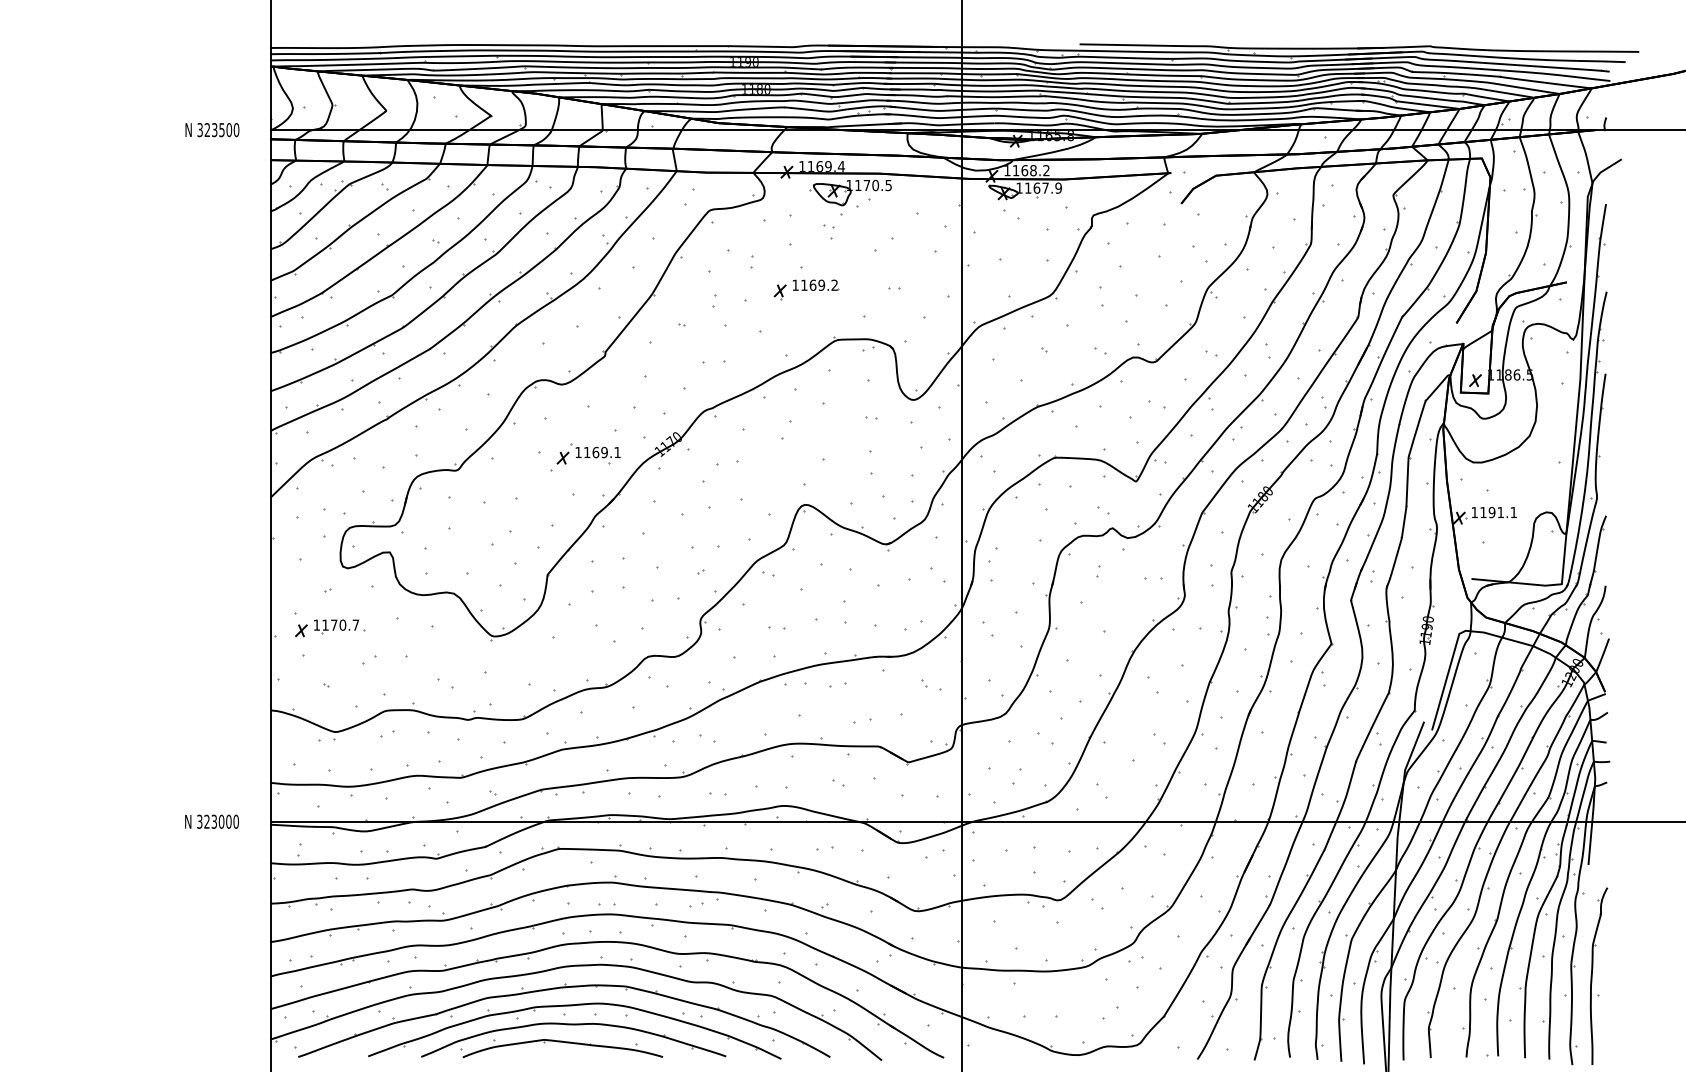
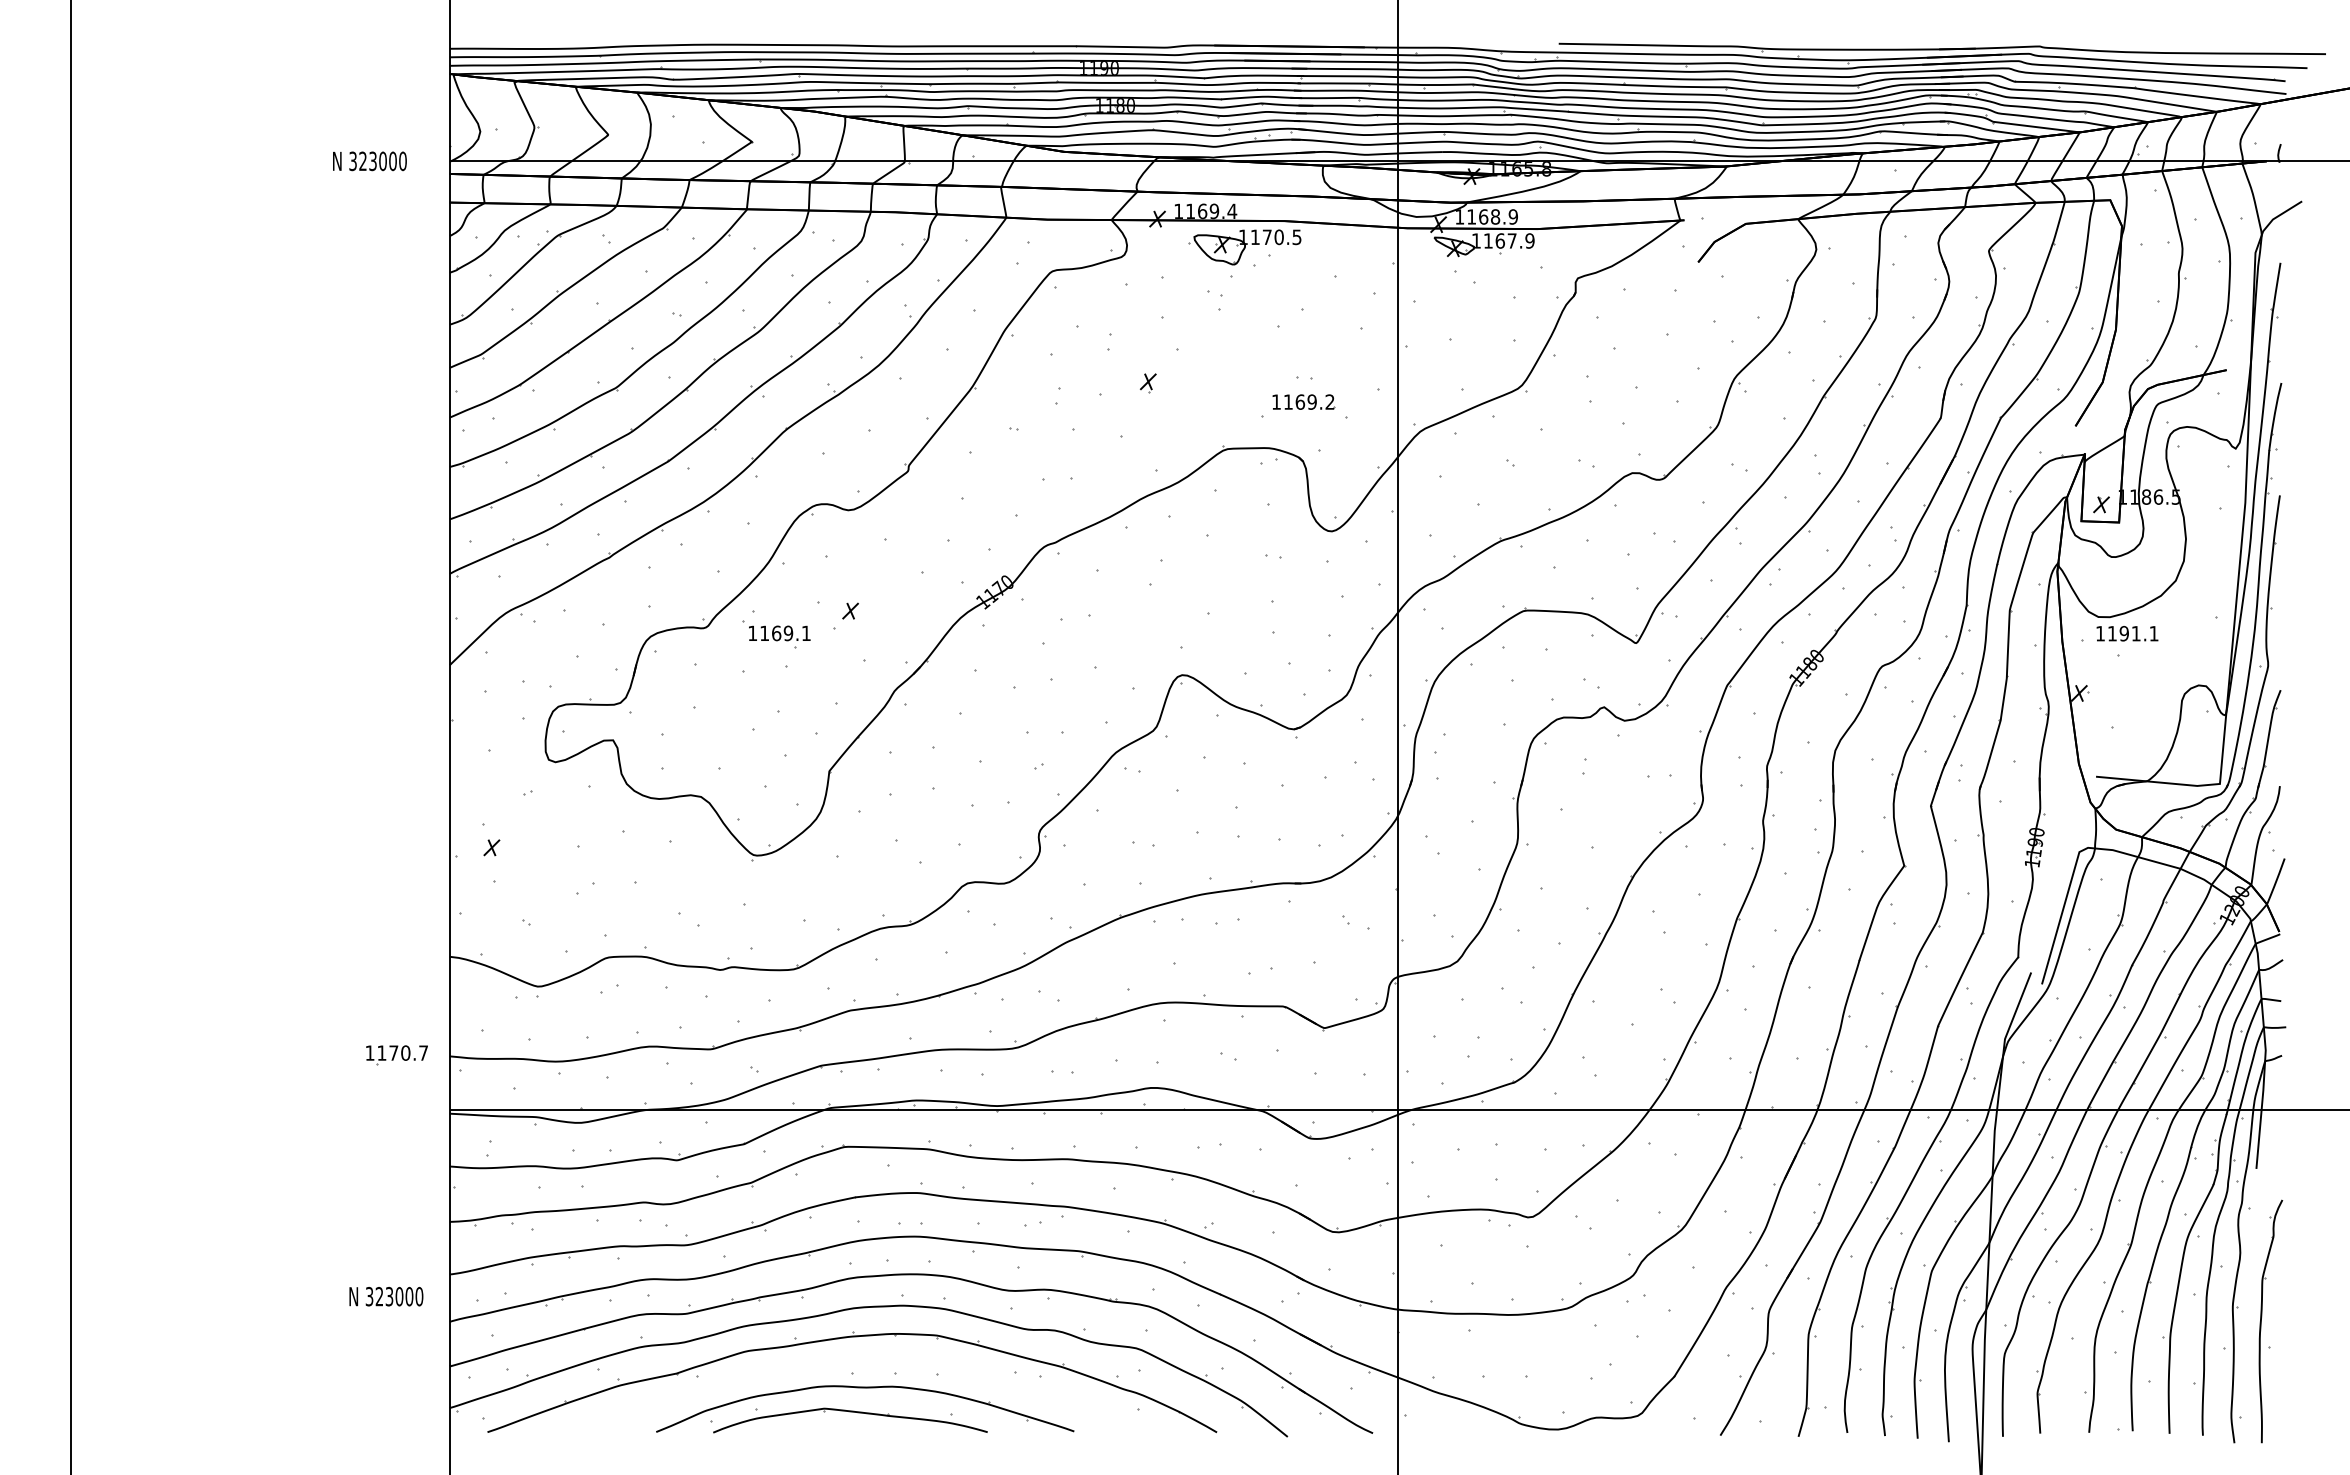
text: (221, 130) -> (382, 161), 323500 -> 323000
text: (1045, 170) -> (1512, 216), 1168.2 -> 1168.9
part: (815, 284) -> (1303, 401), moved
part: (595, 453) -> (776, 634), moved
text: (1494, 512) -> (2127, 633), moved
part: (336, 626) -> (396, 1055), moved
text: (212, 821) -> (386, 1296), moved
part: (572, 1006) -> (863, 1362), removed

